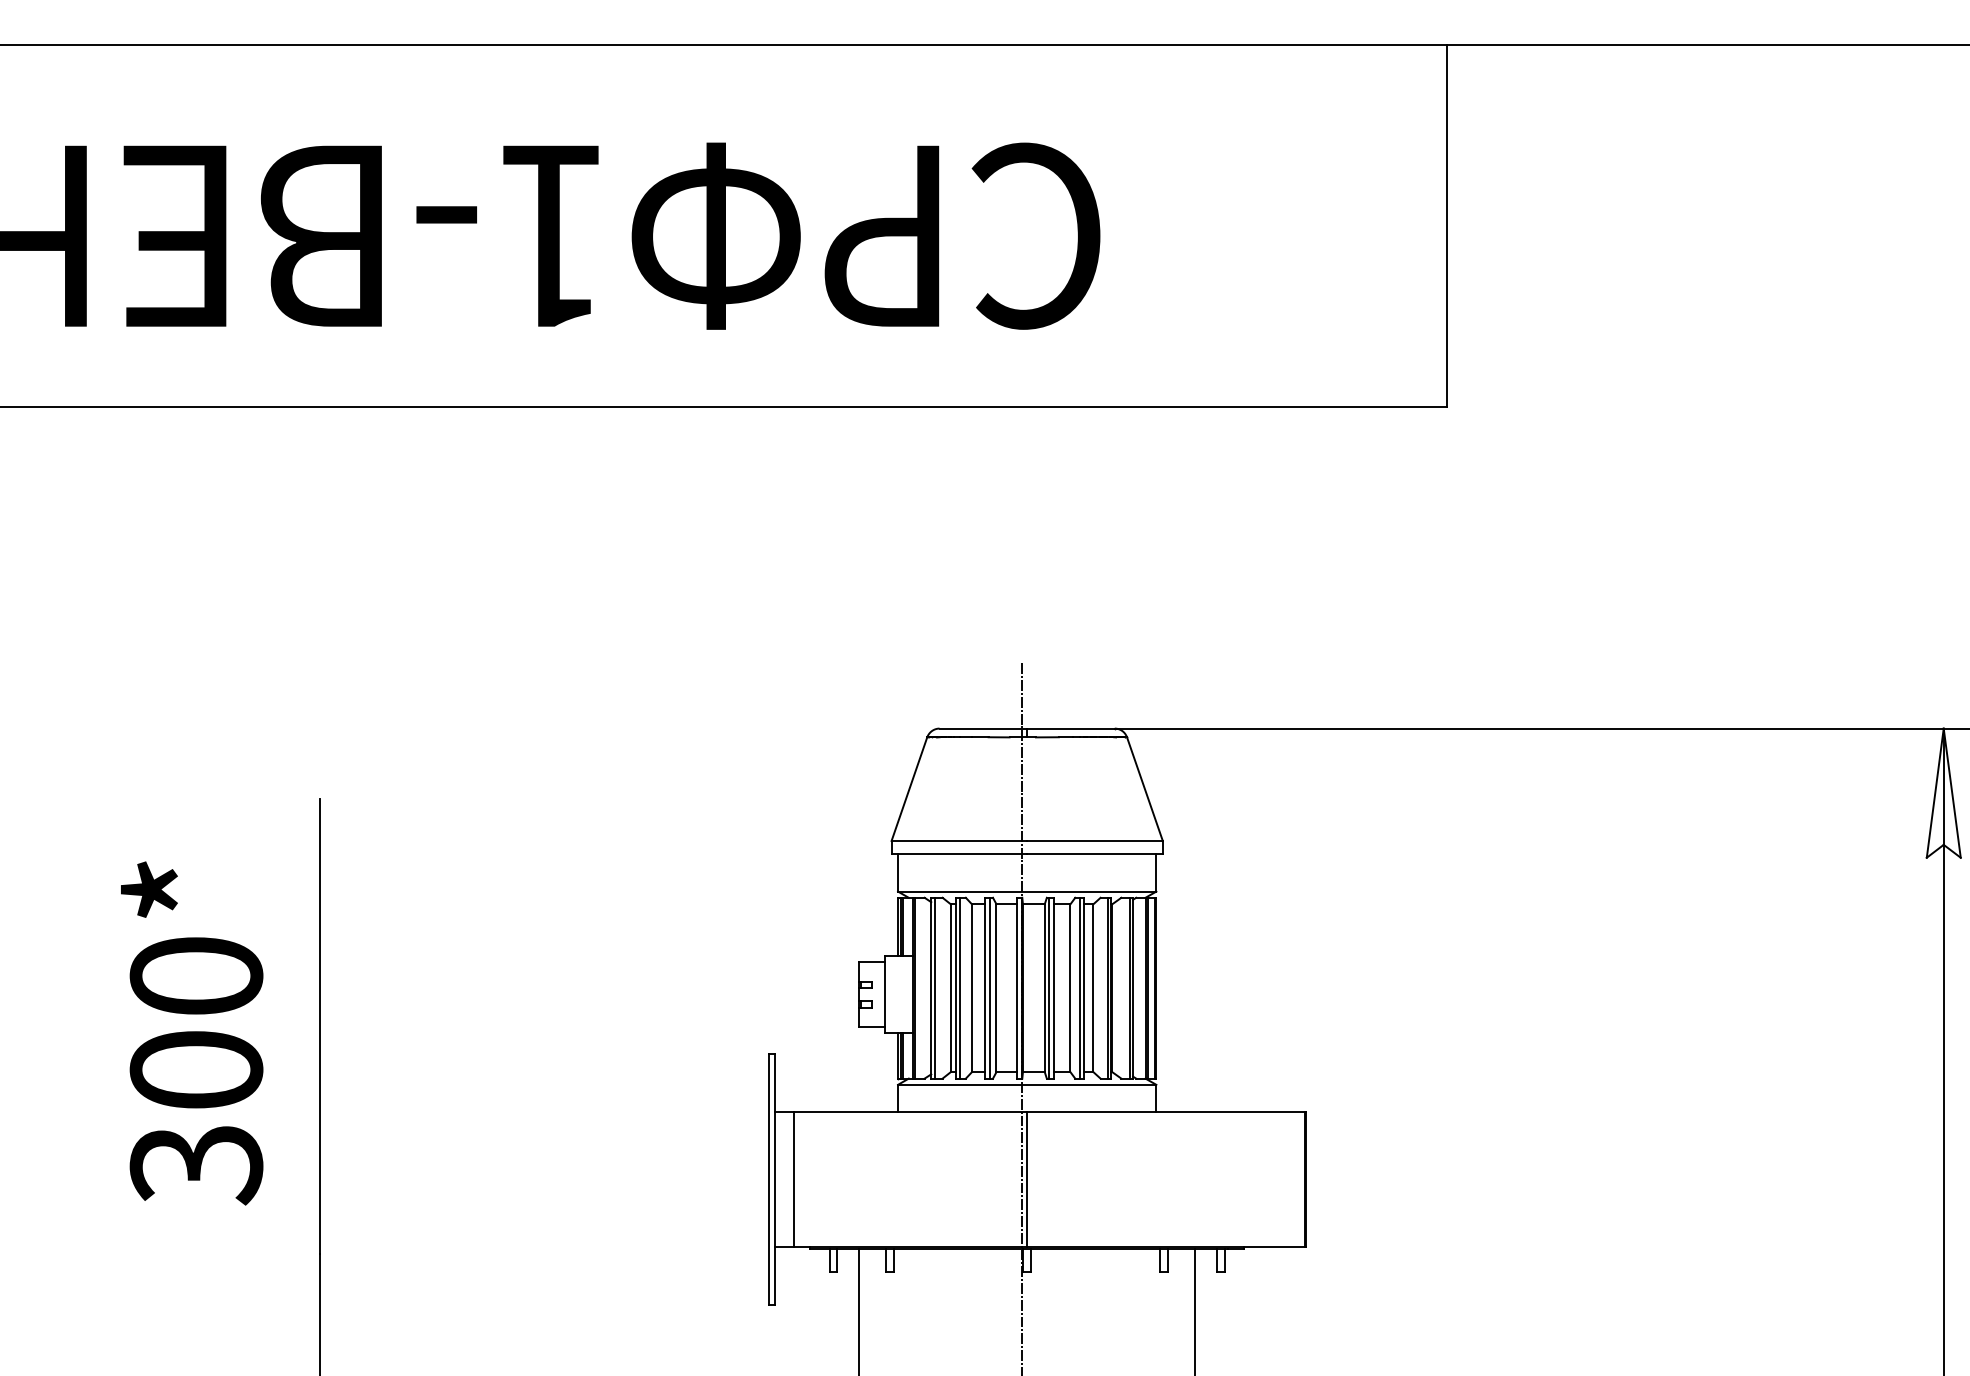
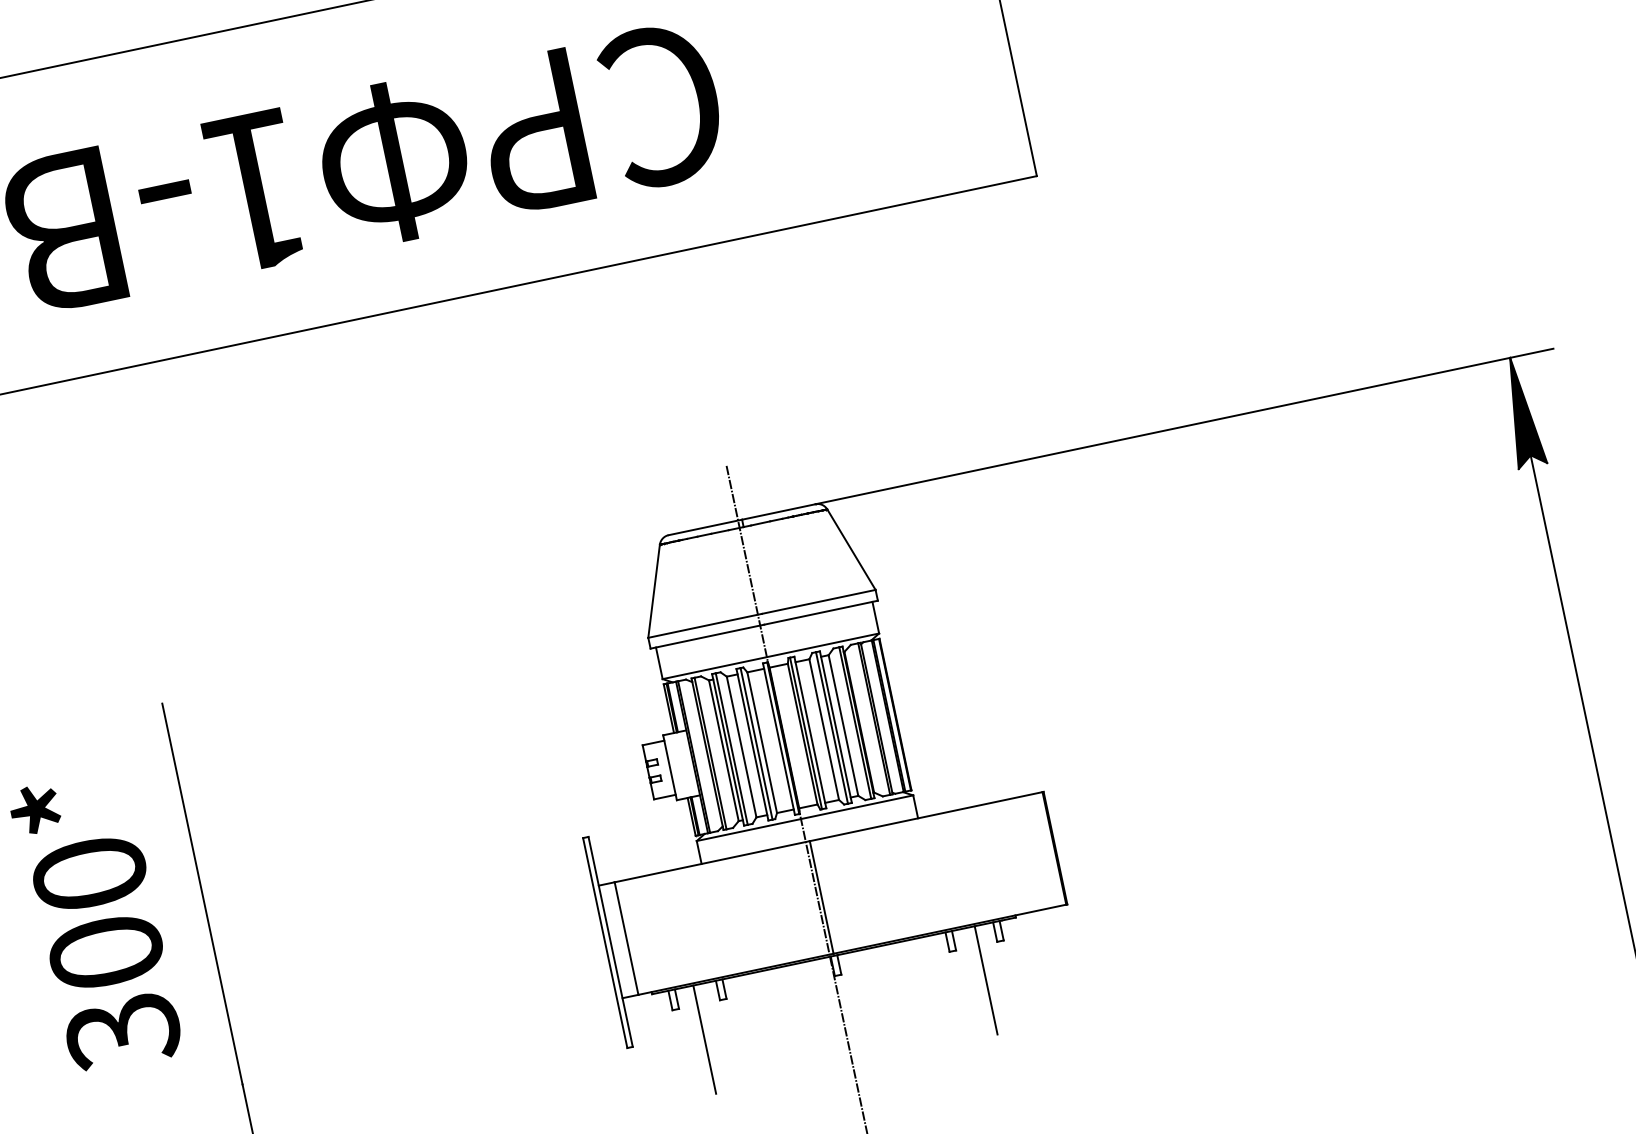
fill: (1943, 792) -> (1521, 411), added

